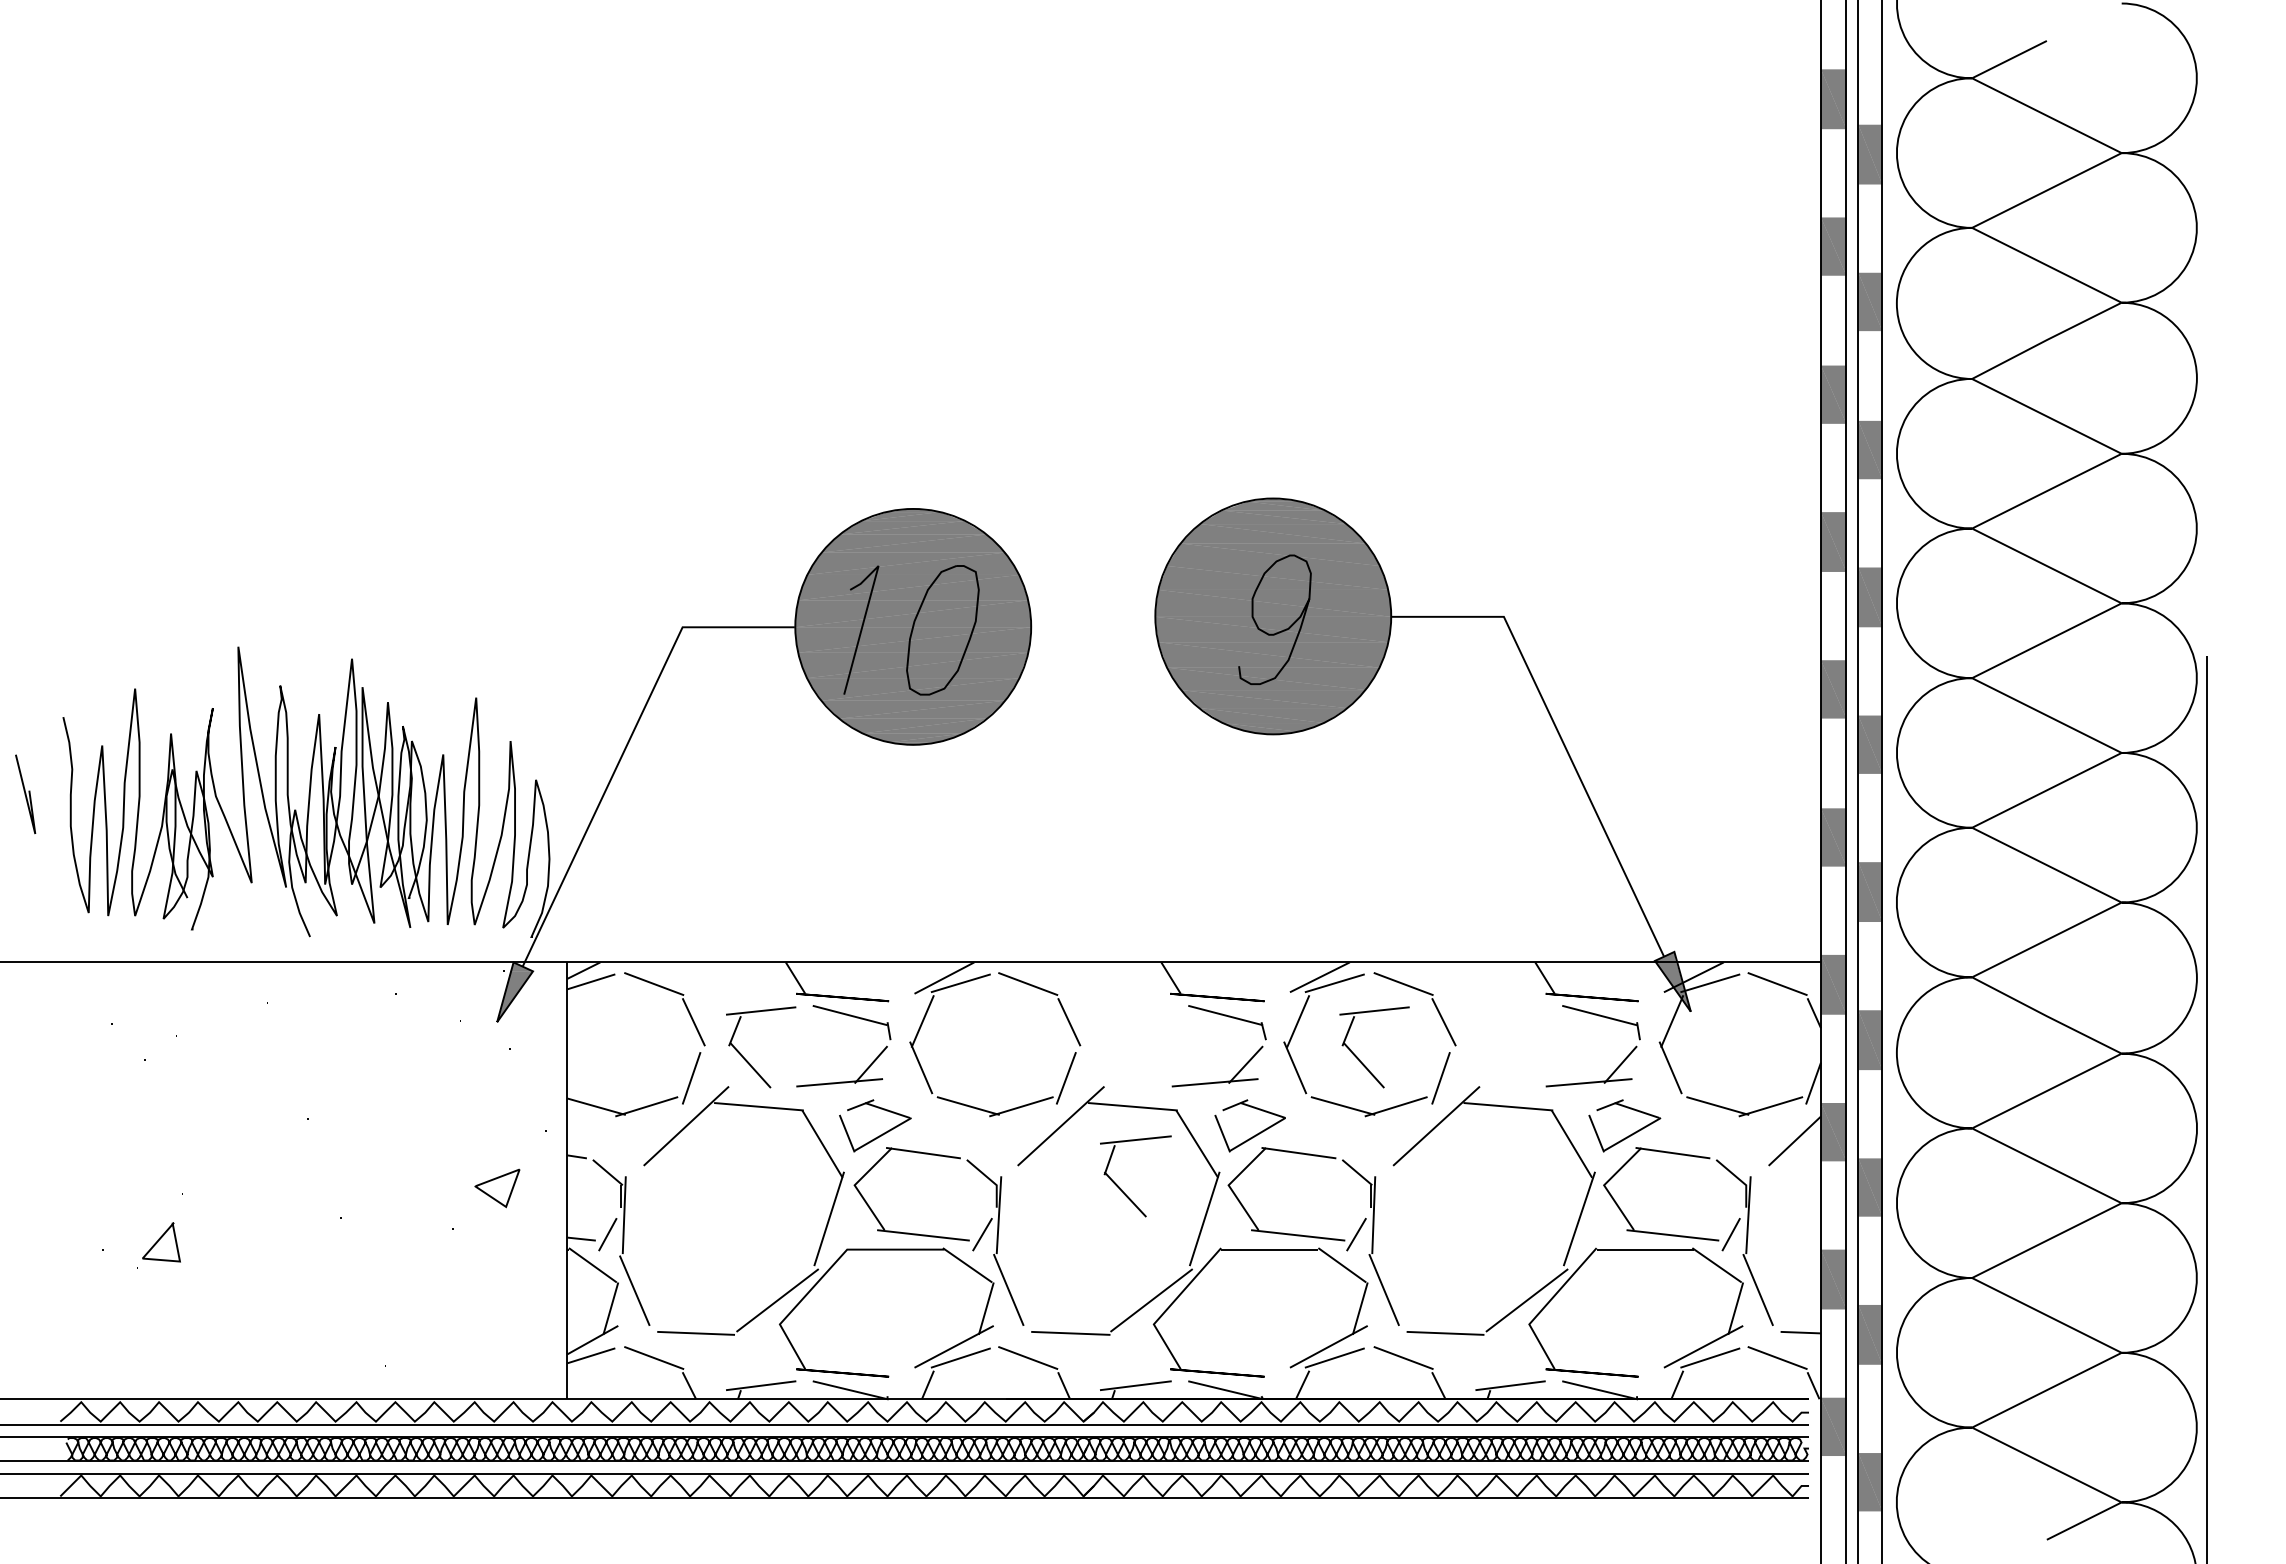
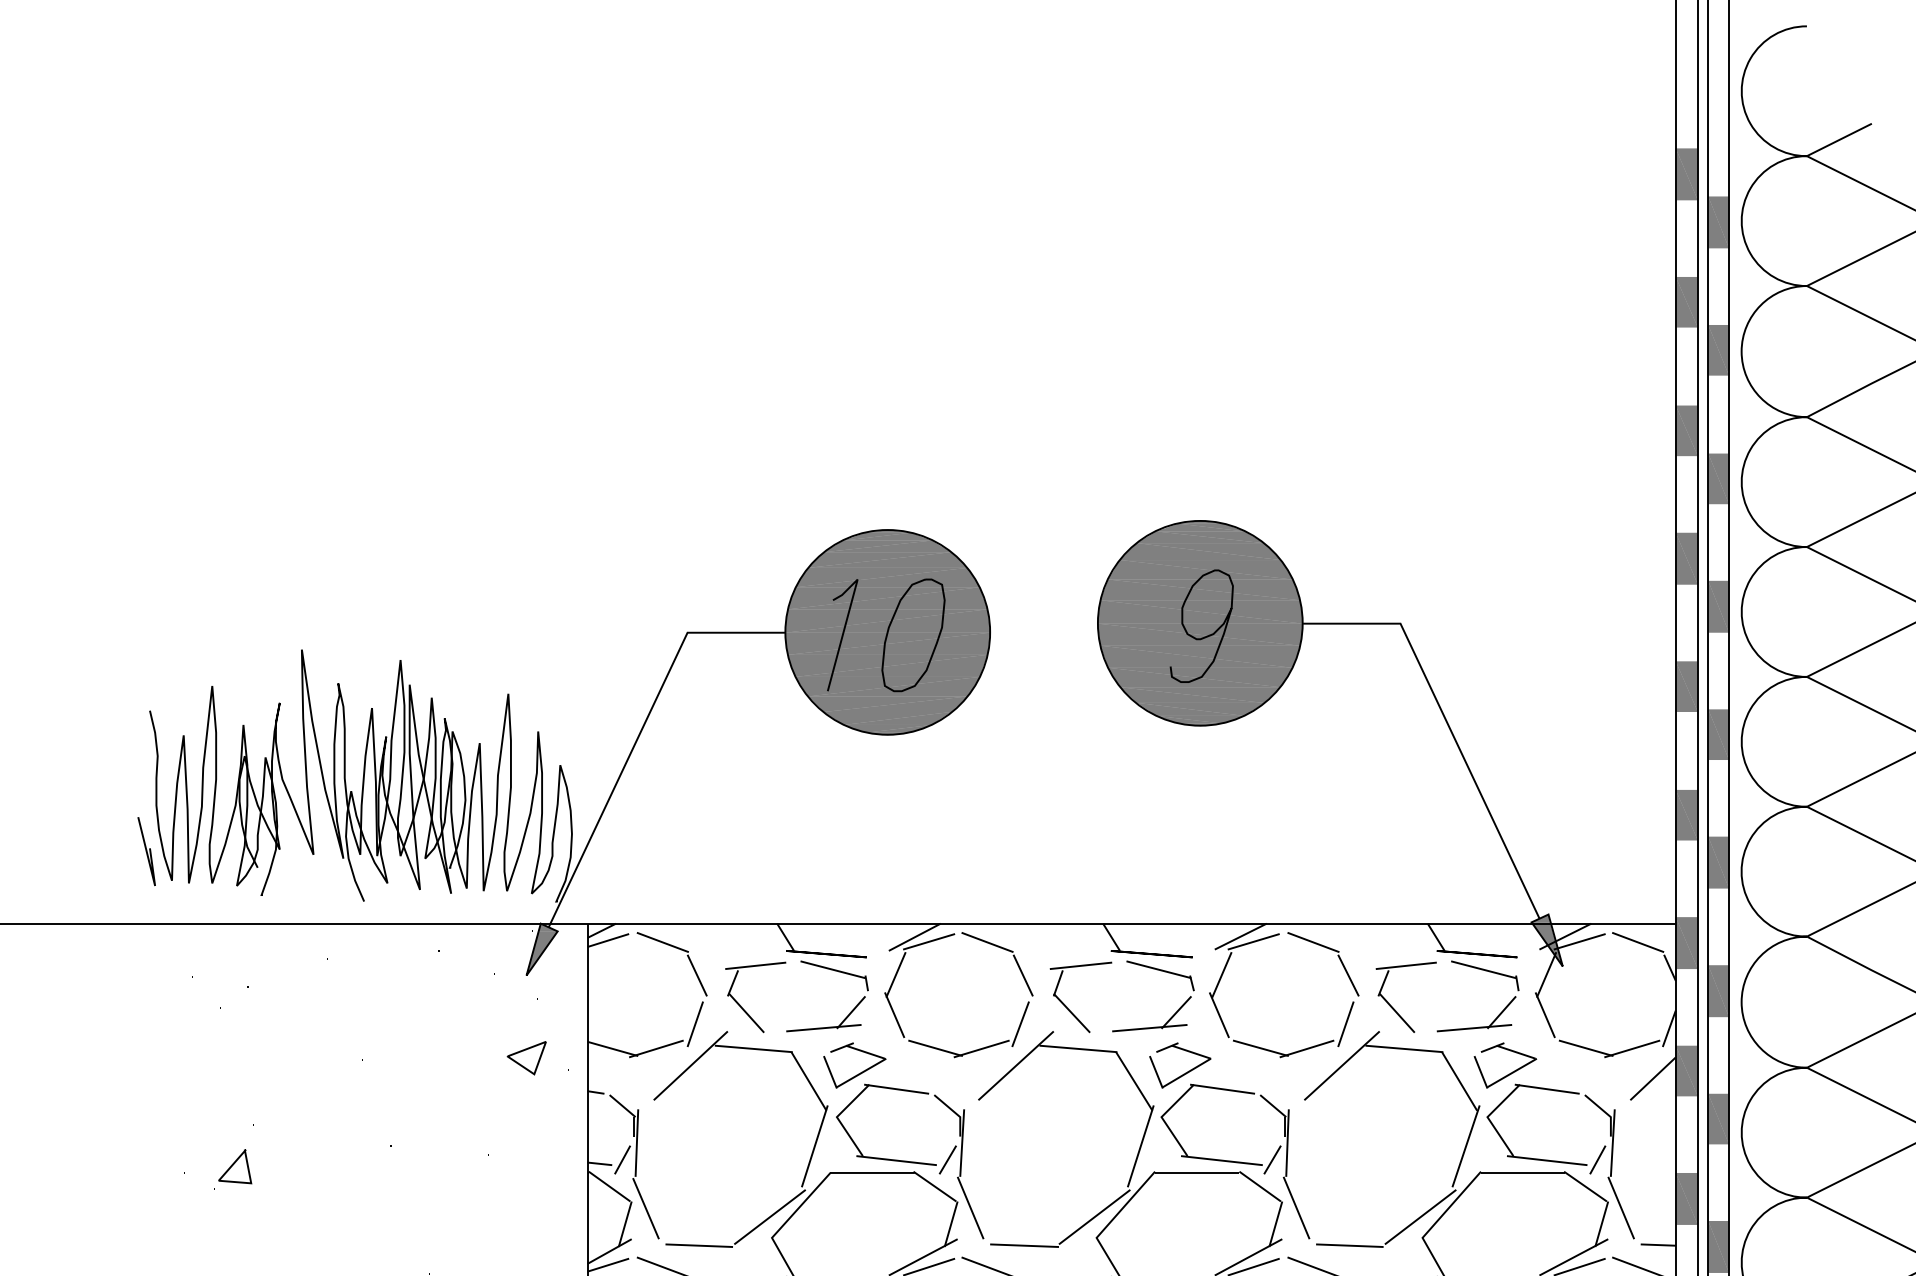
line: (25, 794) -> (146, 851), moved
part: (1359, 1058) -> (1393, 1007), moved
line: (493, 1180) -> (523, 1051), moved
part: (1121, 1188) -> (1068, 1007), moved

